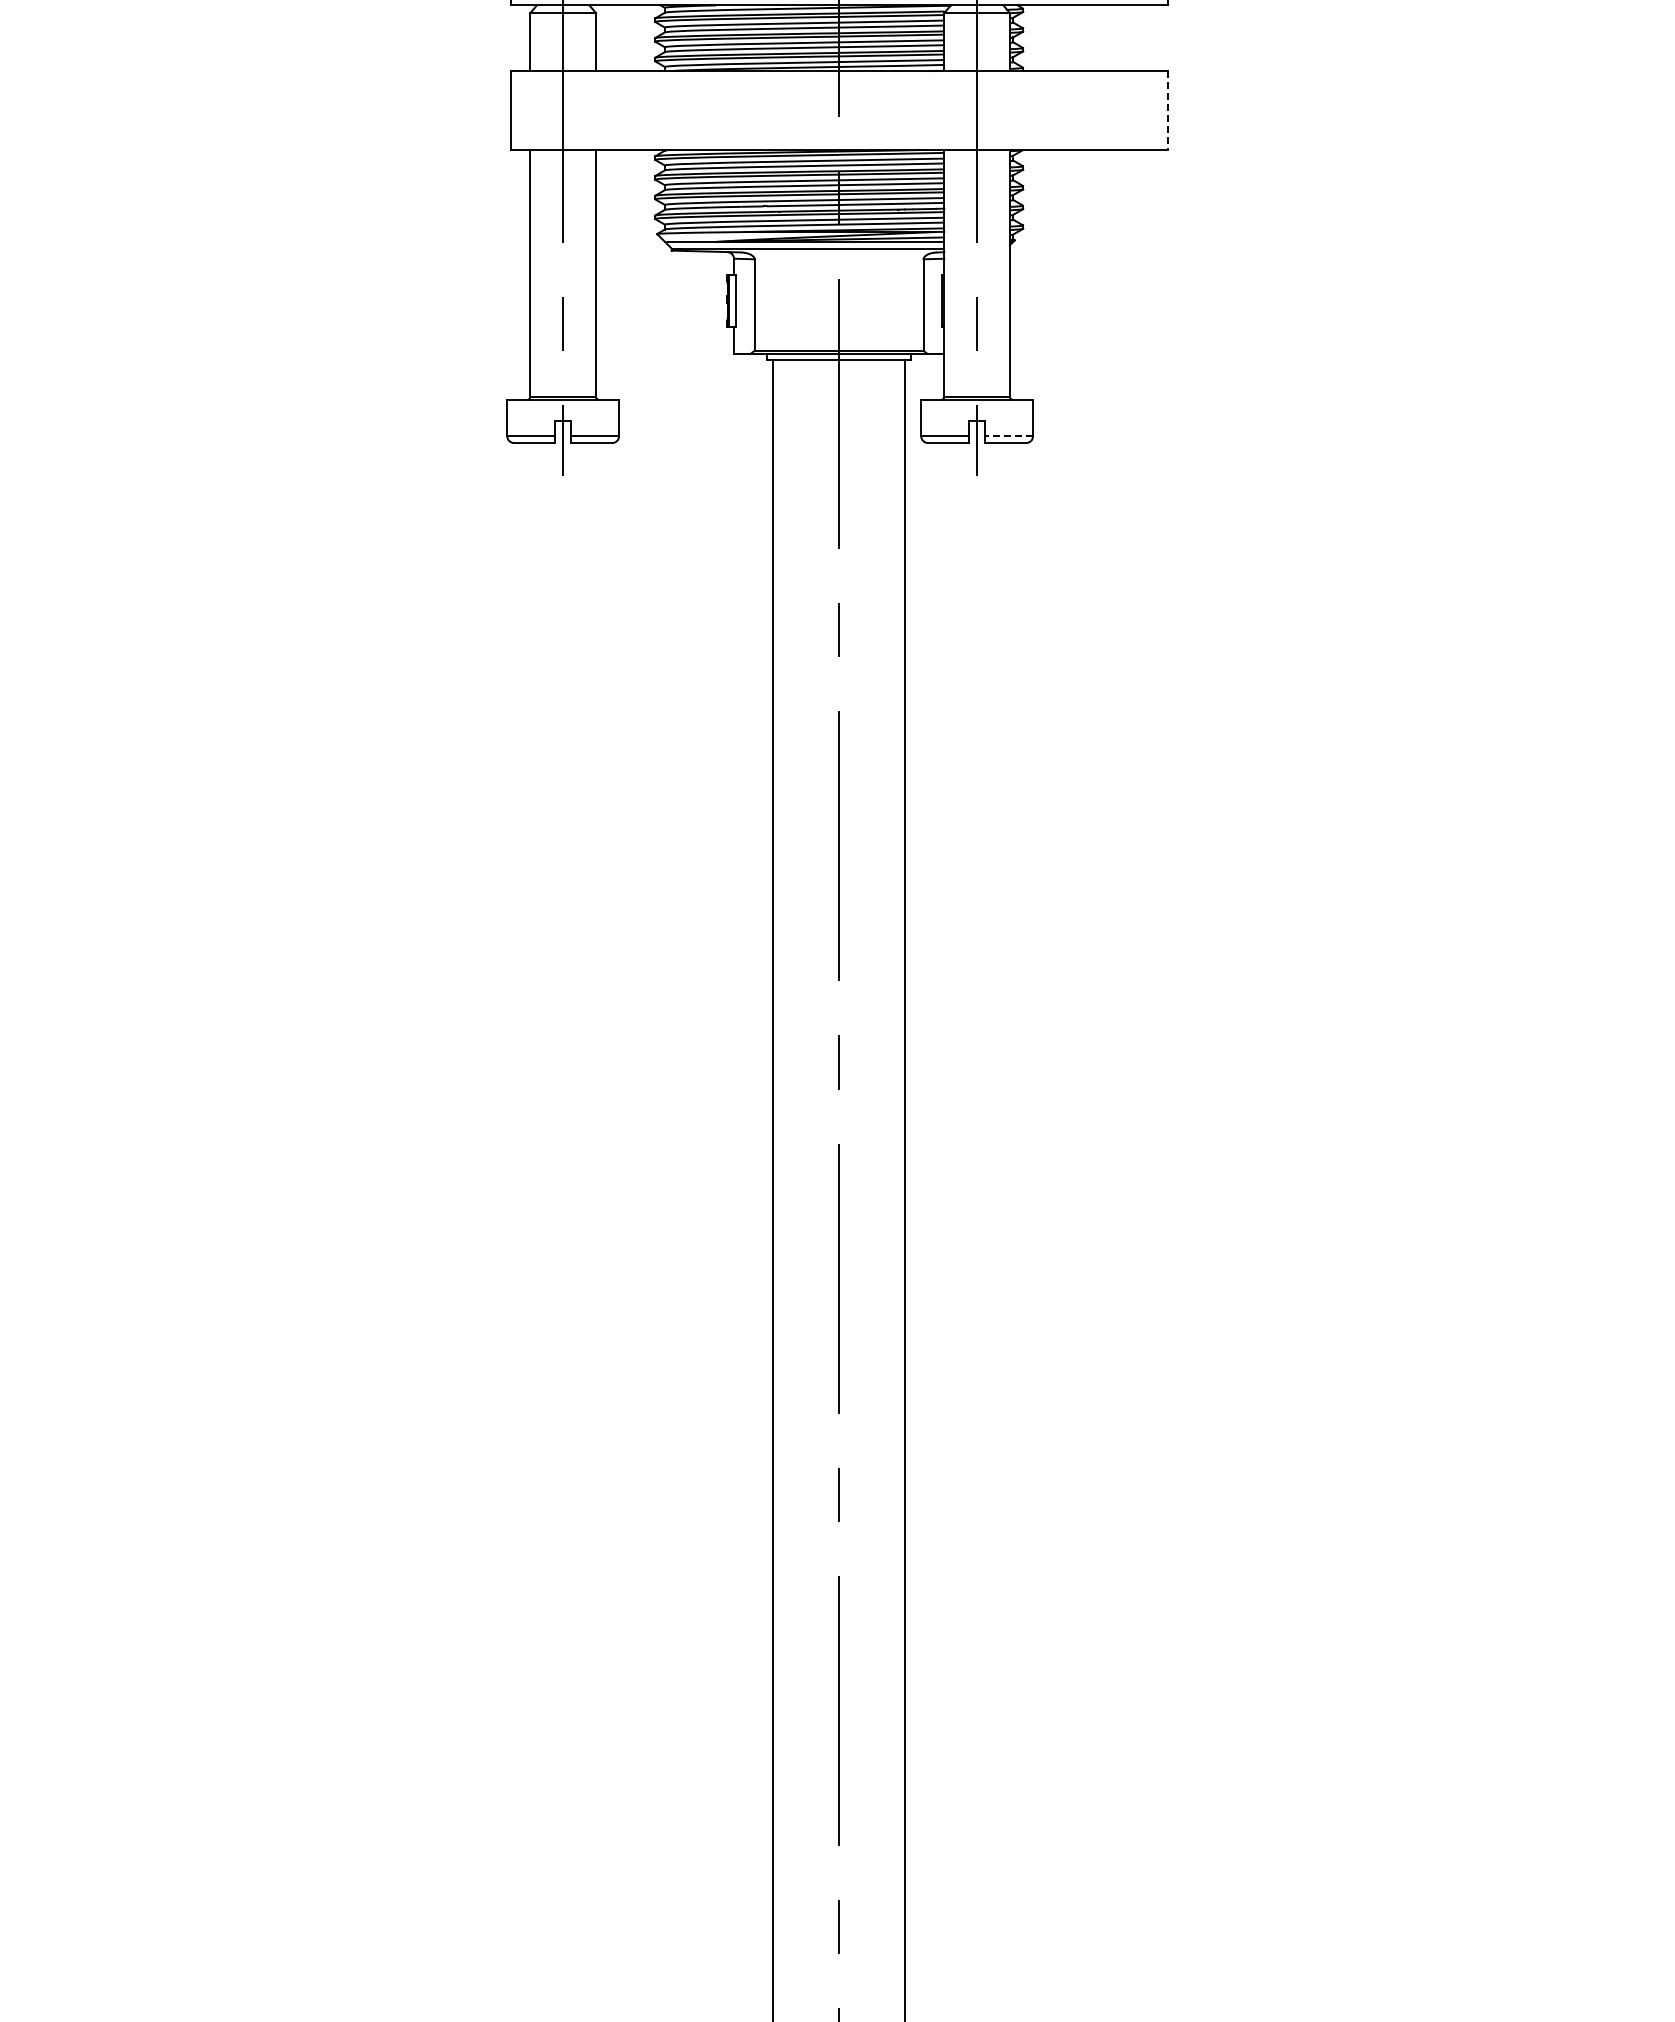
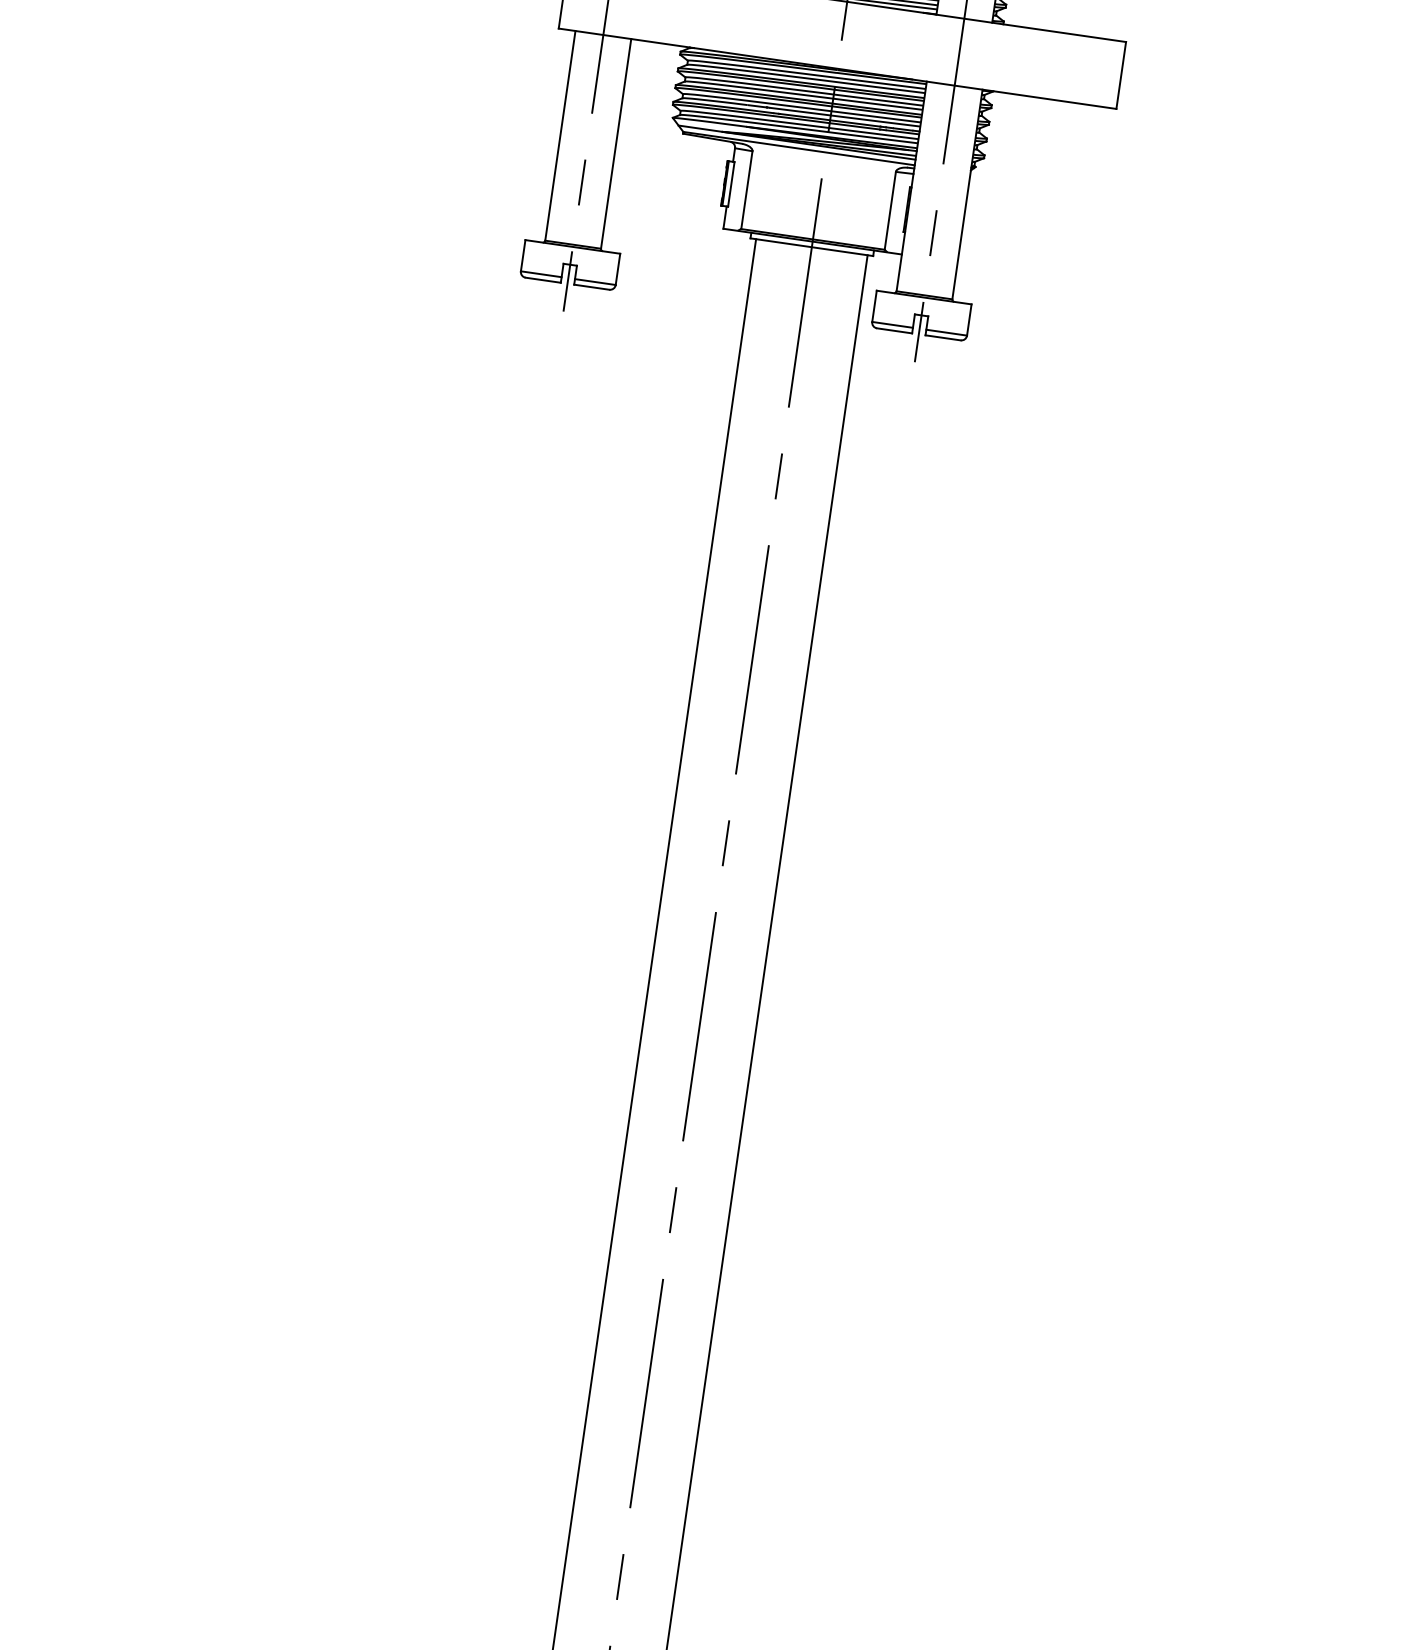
line: (1167, 111) -> (1120, 76), dashed -> solid
line: (1009, 436) -> (947, 332), dashed -> solid

